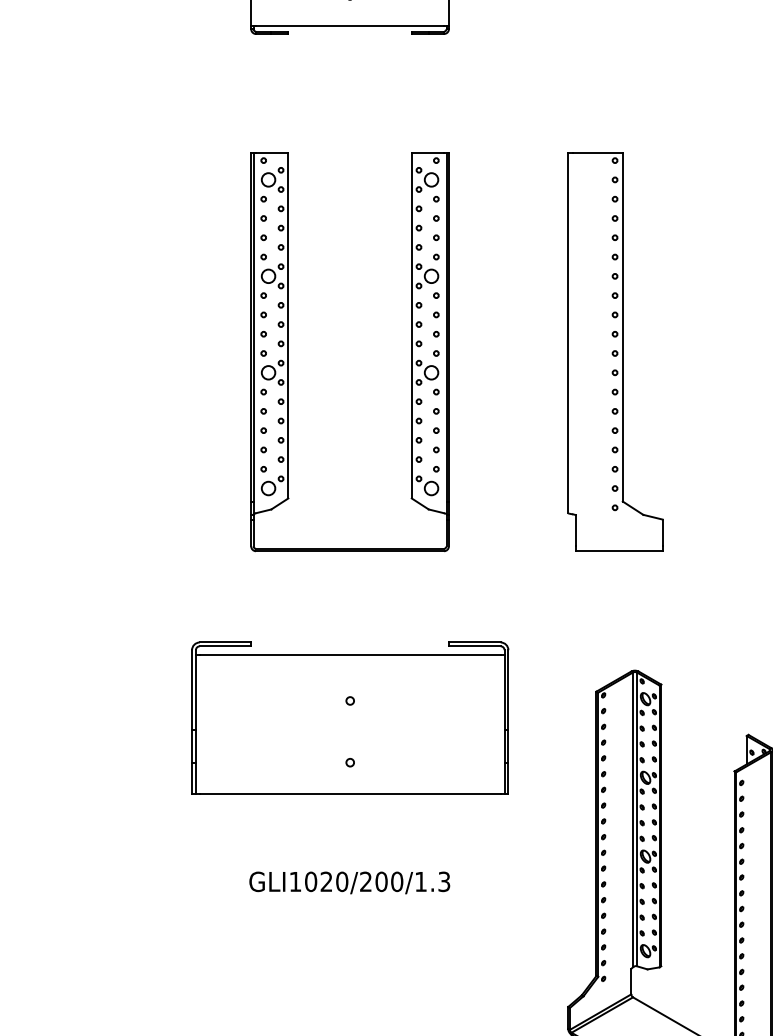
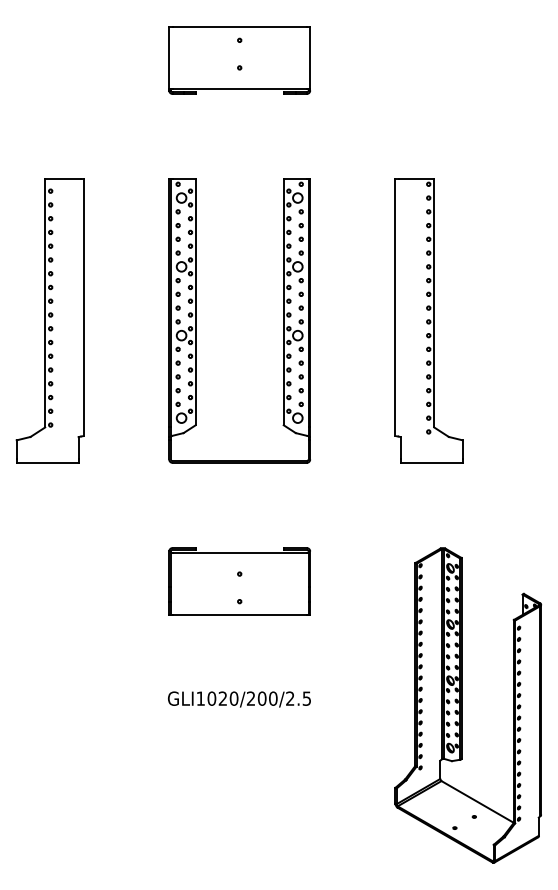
part: (83, 351) -> (49, 320), added
part: (349, 717) -> (239, 581), size x0.62
text: (432, 881) -> (298, 698), GLI1020/200/1.3 -> GLI1020/200/2.5

